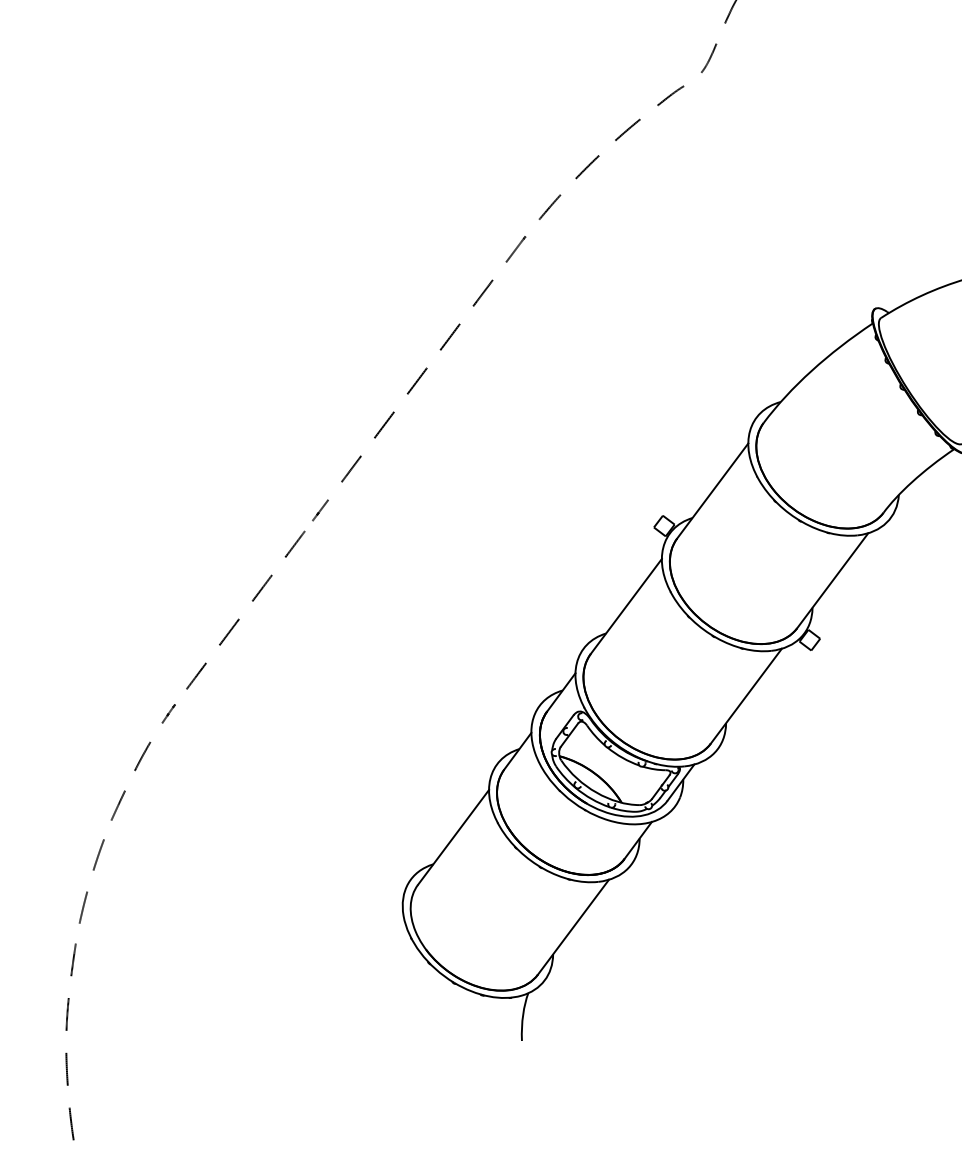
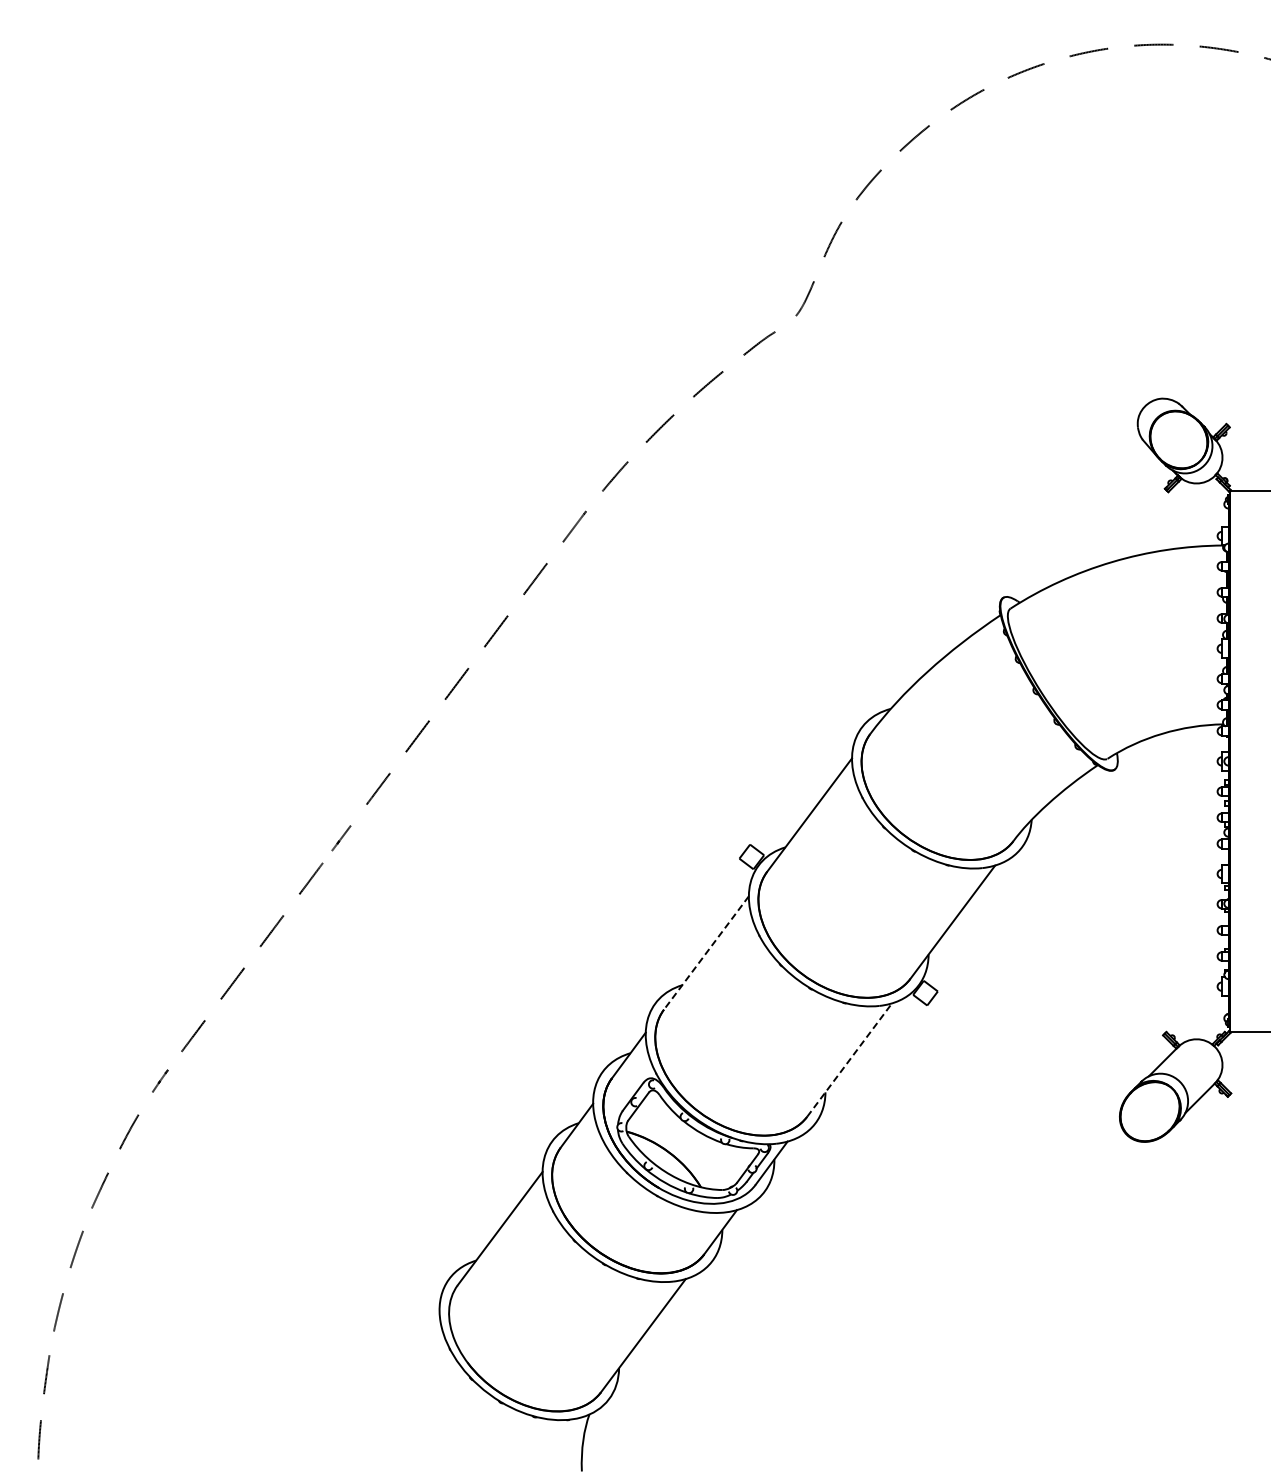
line: (626, 606) -> (706, 952), solid -> dashed
line: (746, 696) -> (849, 1060), solid -> dashed

